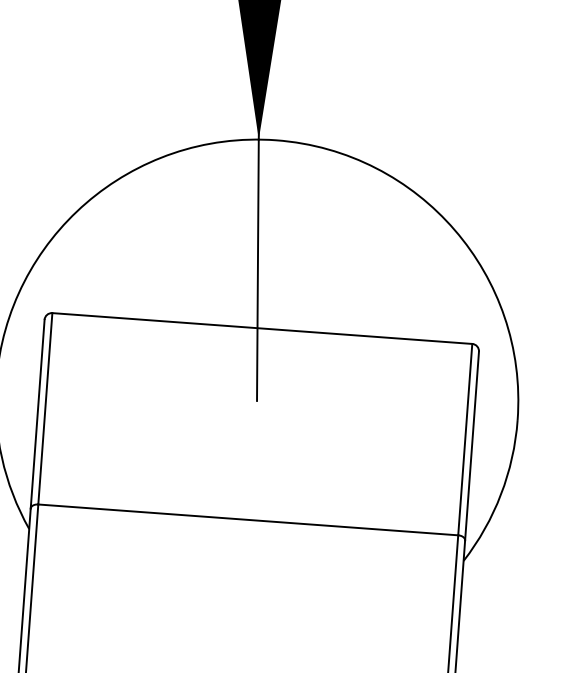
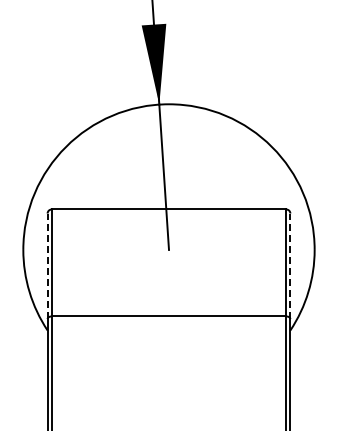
line: (37, 414) -> (47, 266), solid -> dashed
line: (472, 446) -> (290, 266), solid -> dashed

